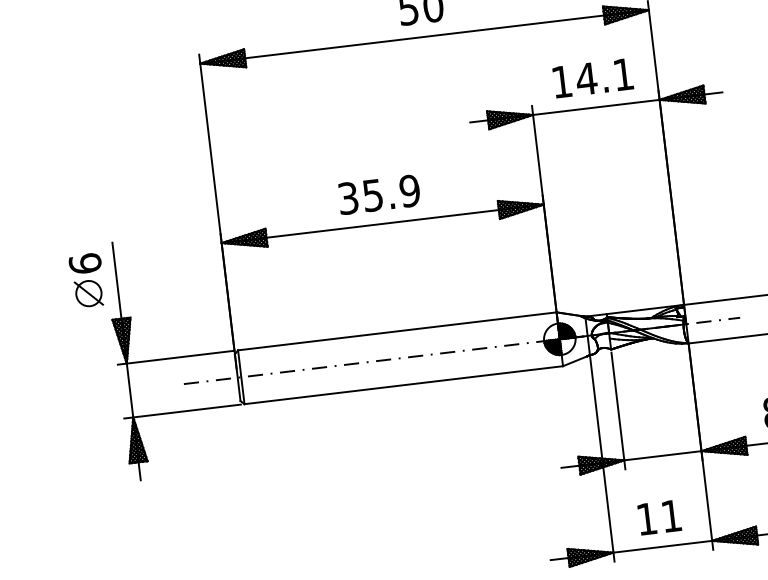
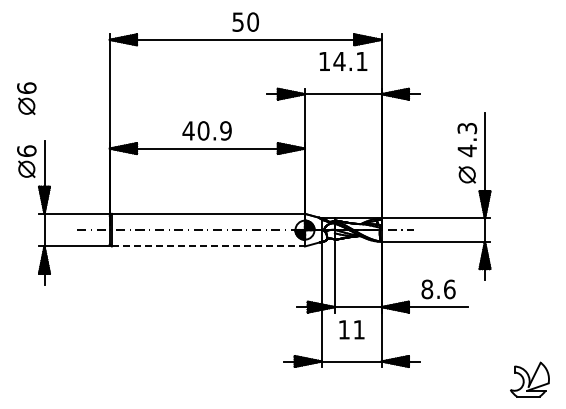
text: (593, 78) -> (343, 61), moved
part: (74, 176) -> (26, 98), added
text: (359, 196) -> (195, 130), 35.9 -> 40.9
line: (403, 385) -> (208, 246), solid -> dashed
text: (658, 517) -> (351, 329), moved

